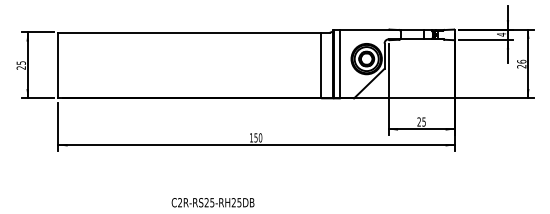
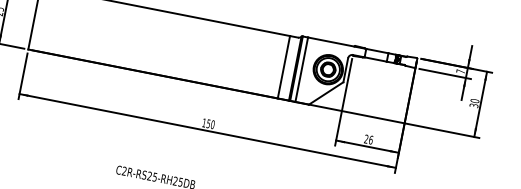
text: (501, 34) -> (460, 71), 4 -> 7
text: (521, 63) -> (474, 102), 26 -> 30
text: (423, 121) -> (370, 139), 25 -> 26

